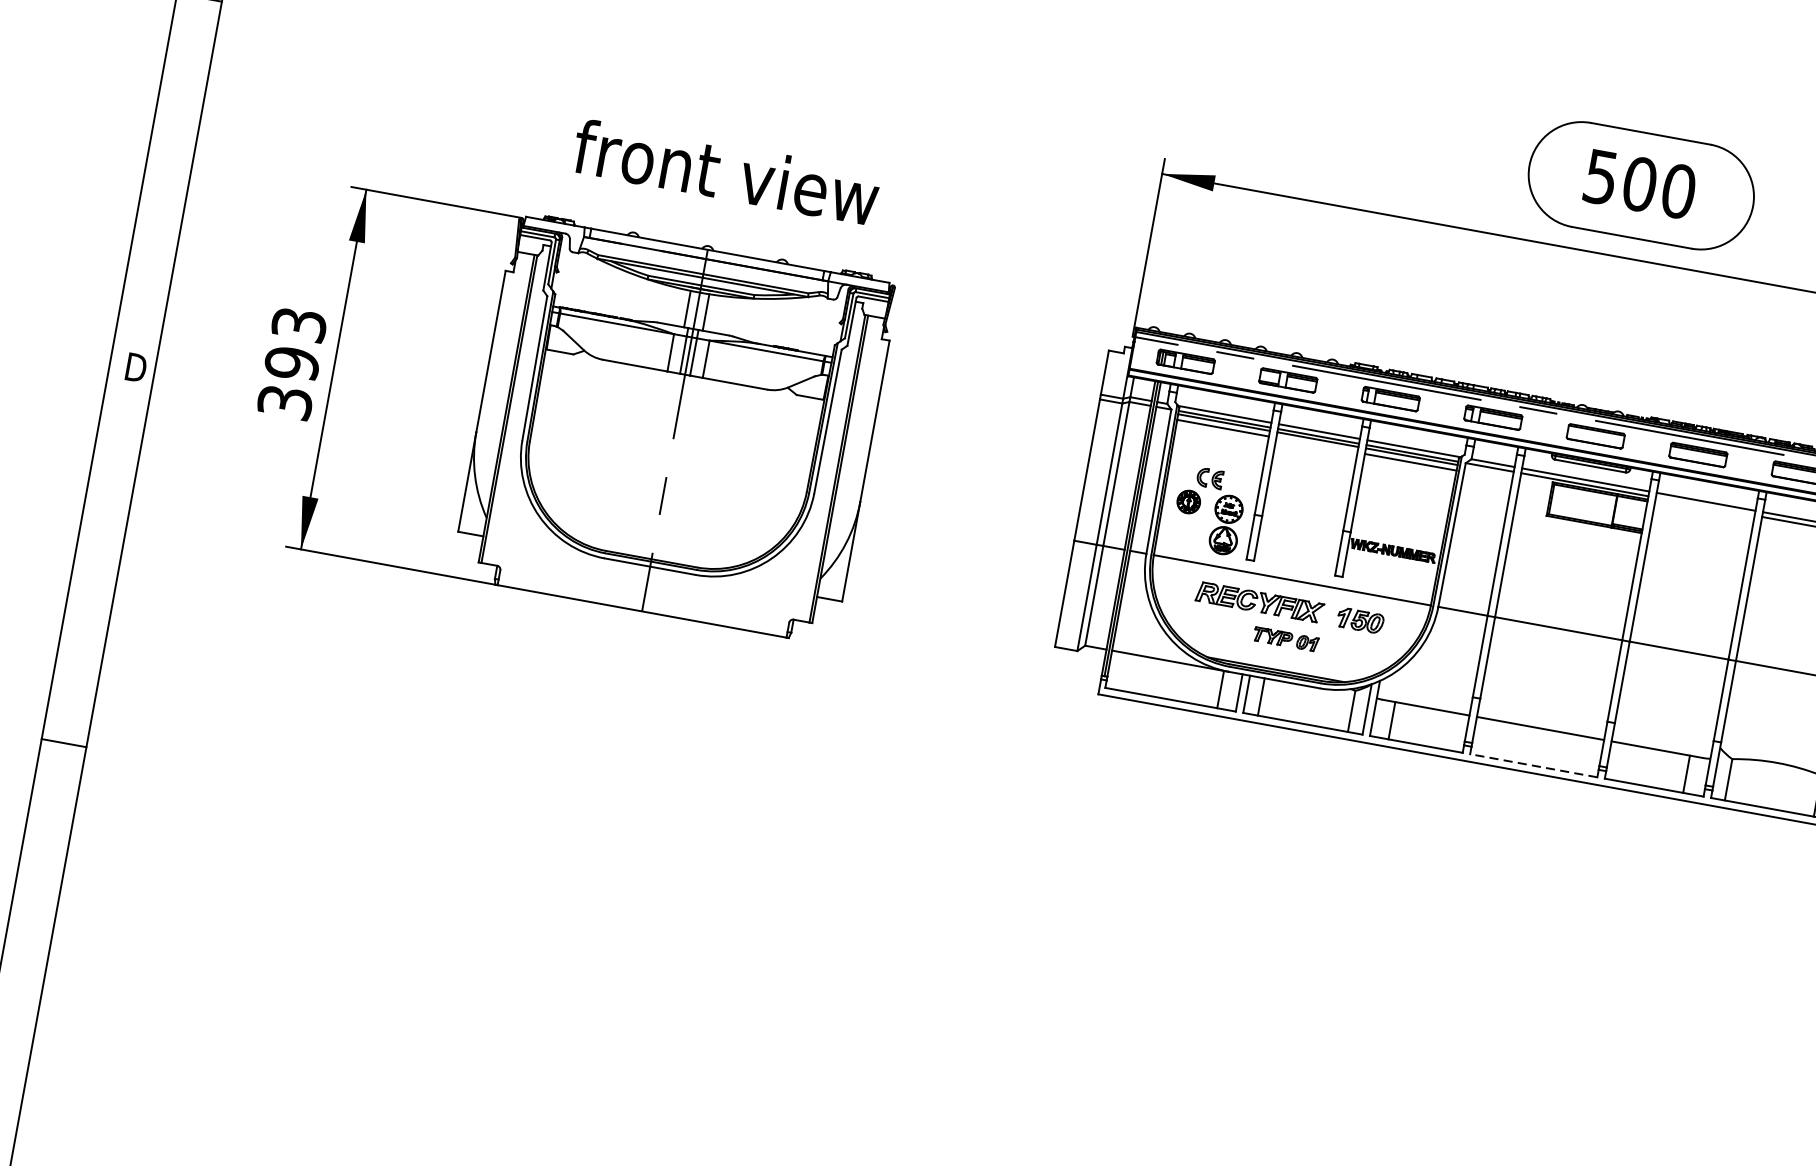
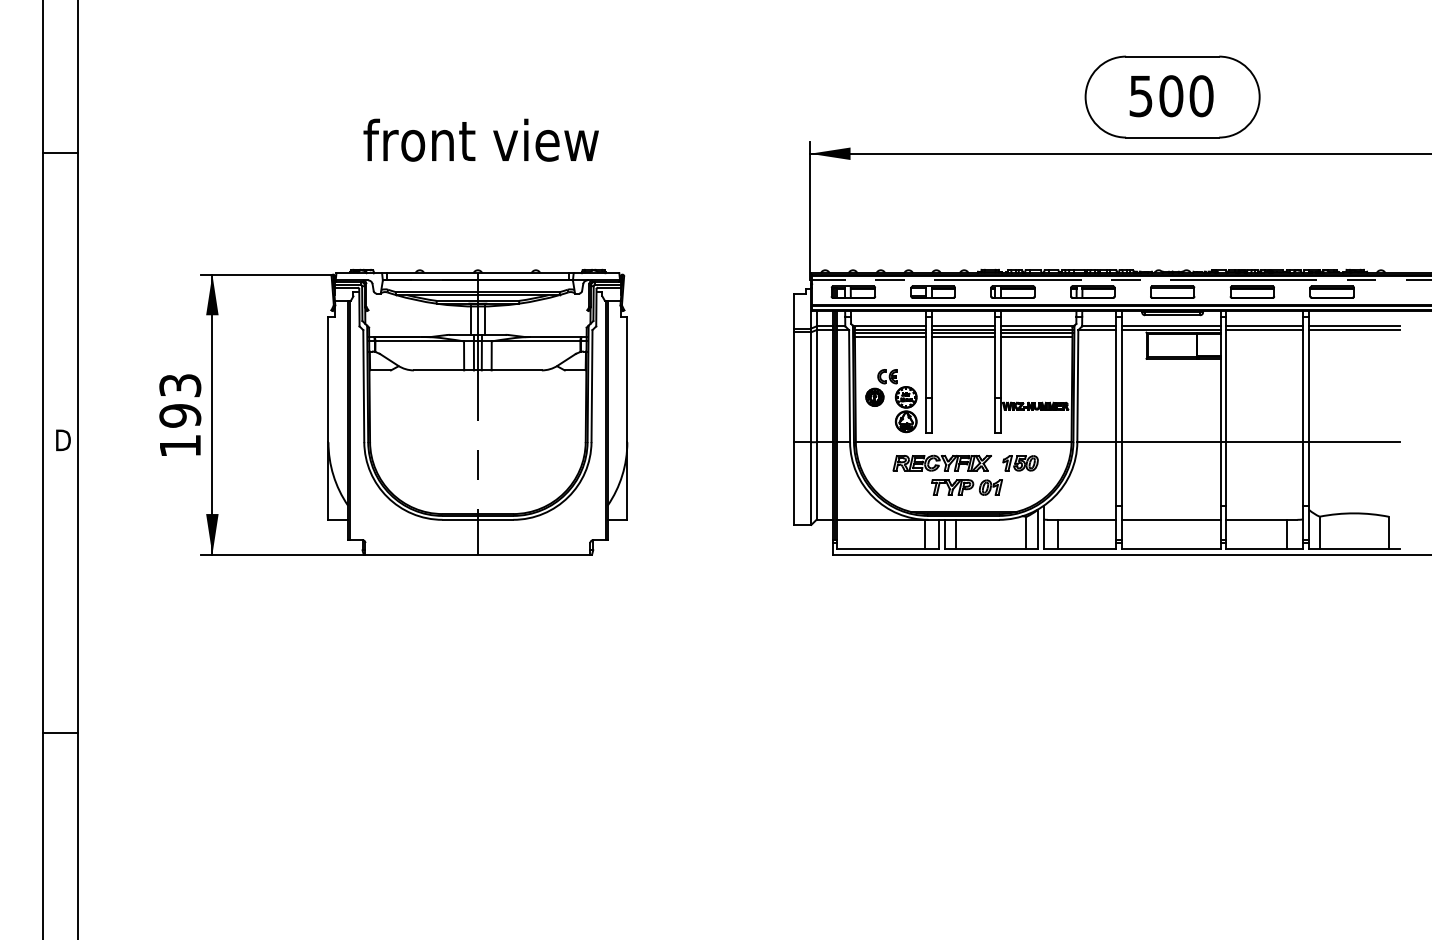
text: (725, 171) -> (480, 139), moved
text: (285, 401) -> (180, 445), 393 -> 193
line: (1316, 445) -> (963, 337), added
line: (1704, 507) -> (1264, 330), added
part: (1285, 639) -> (966, 487), size x1.43
line: (1534, 765) -> (1171, 548), dashed -> solid

